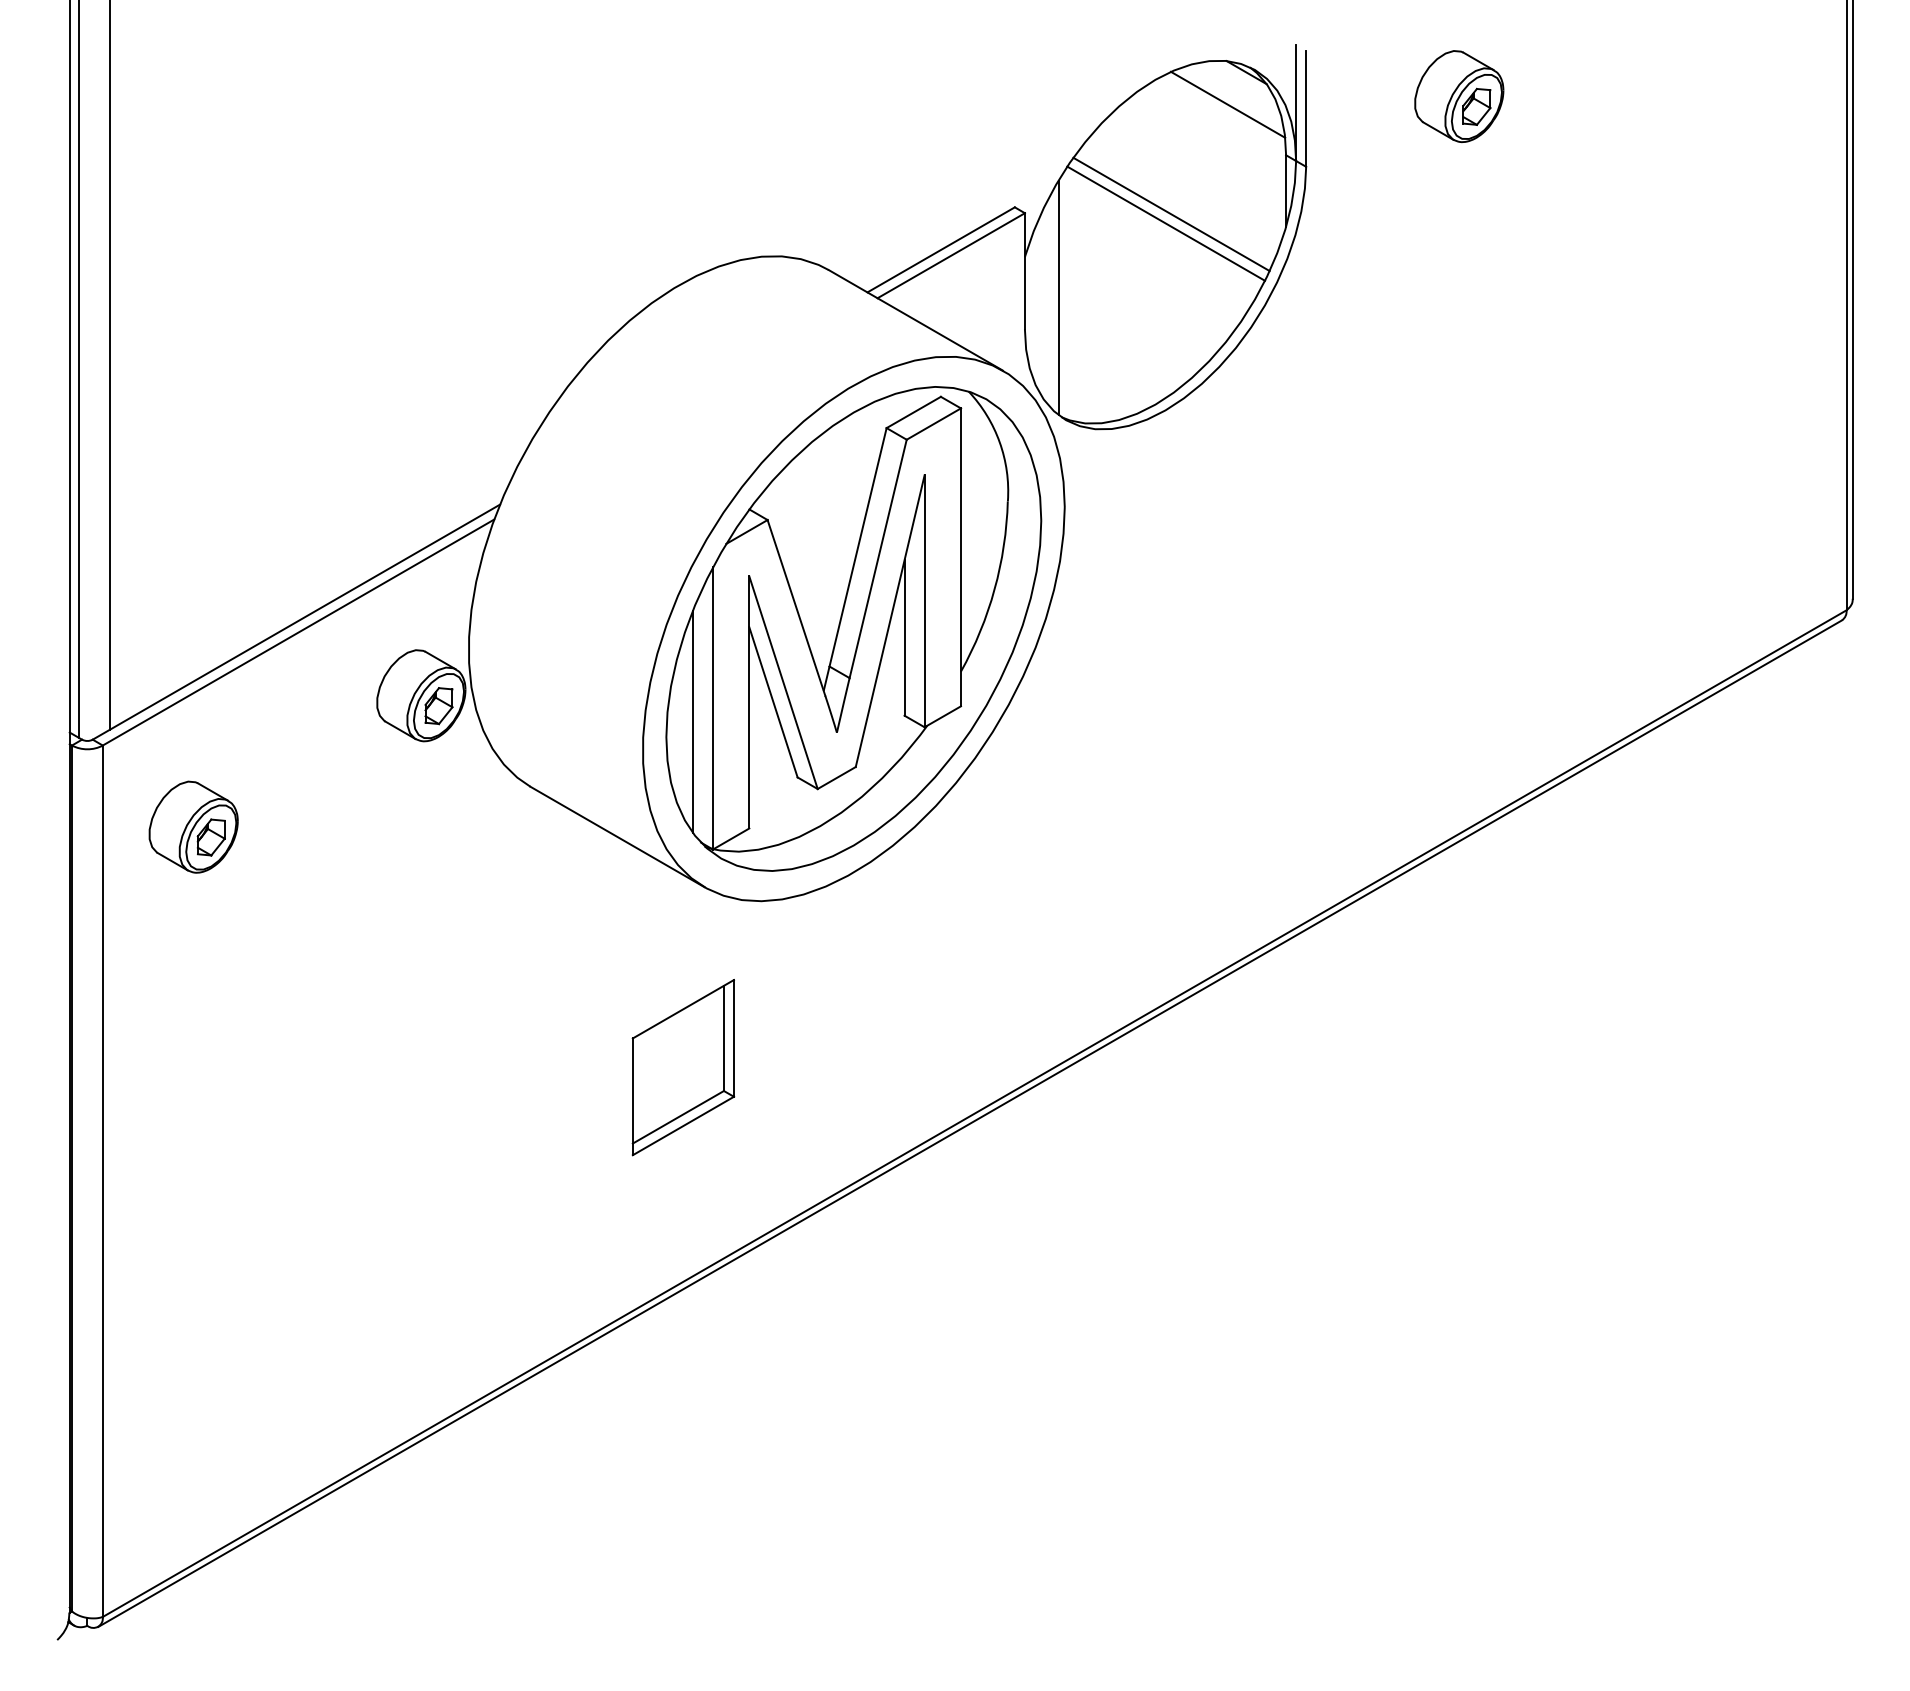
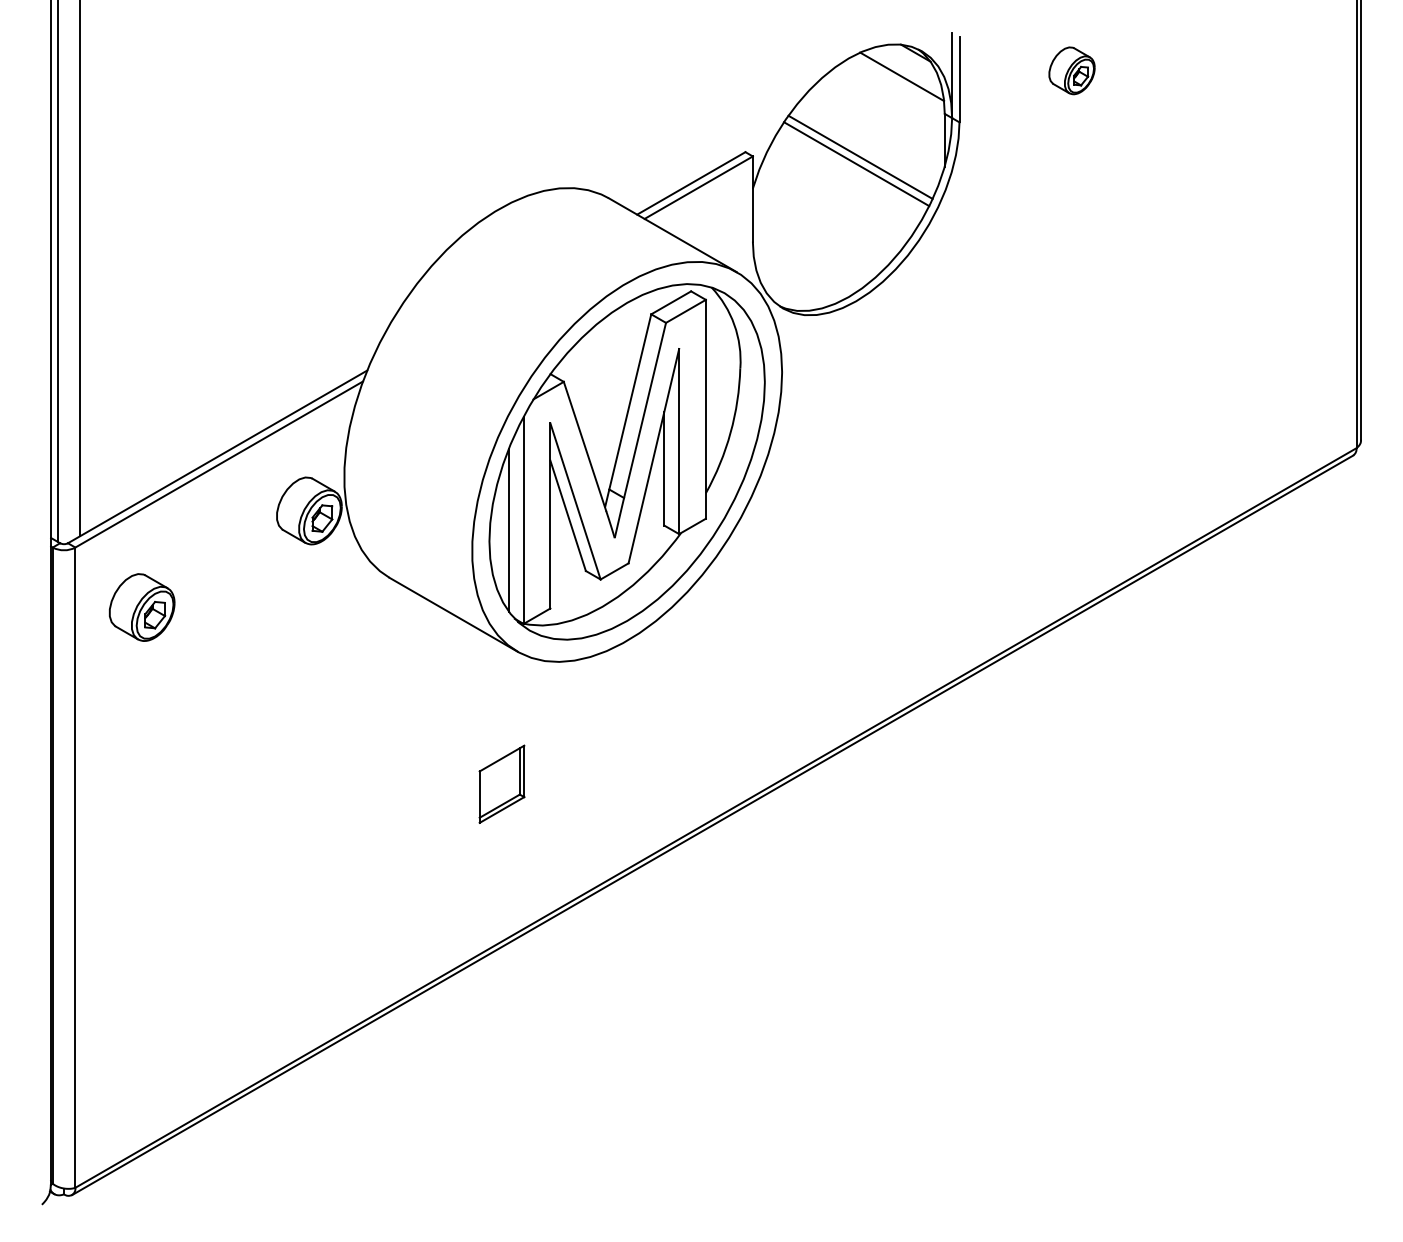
part: (1459, 96) -> (1072, 70), size x0.7
line: (1058, 297) -> (777, 218), removed
part: (683, 1067) -> (502, 784), size x0.6

